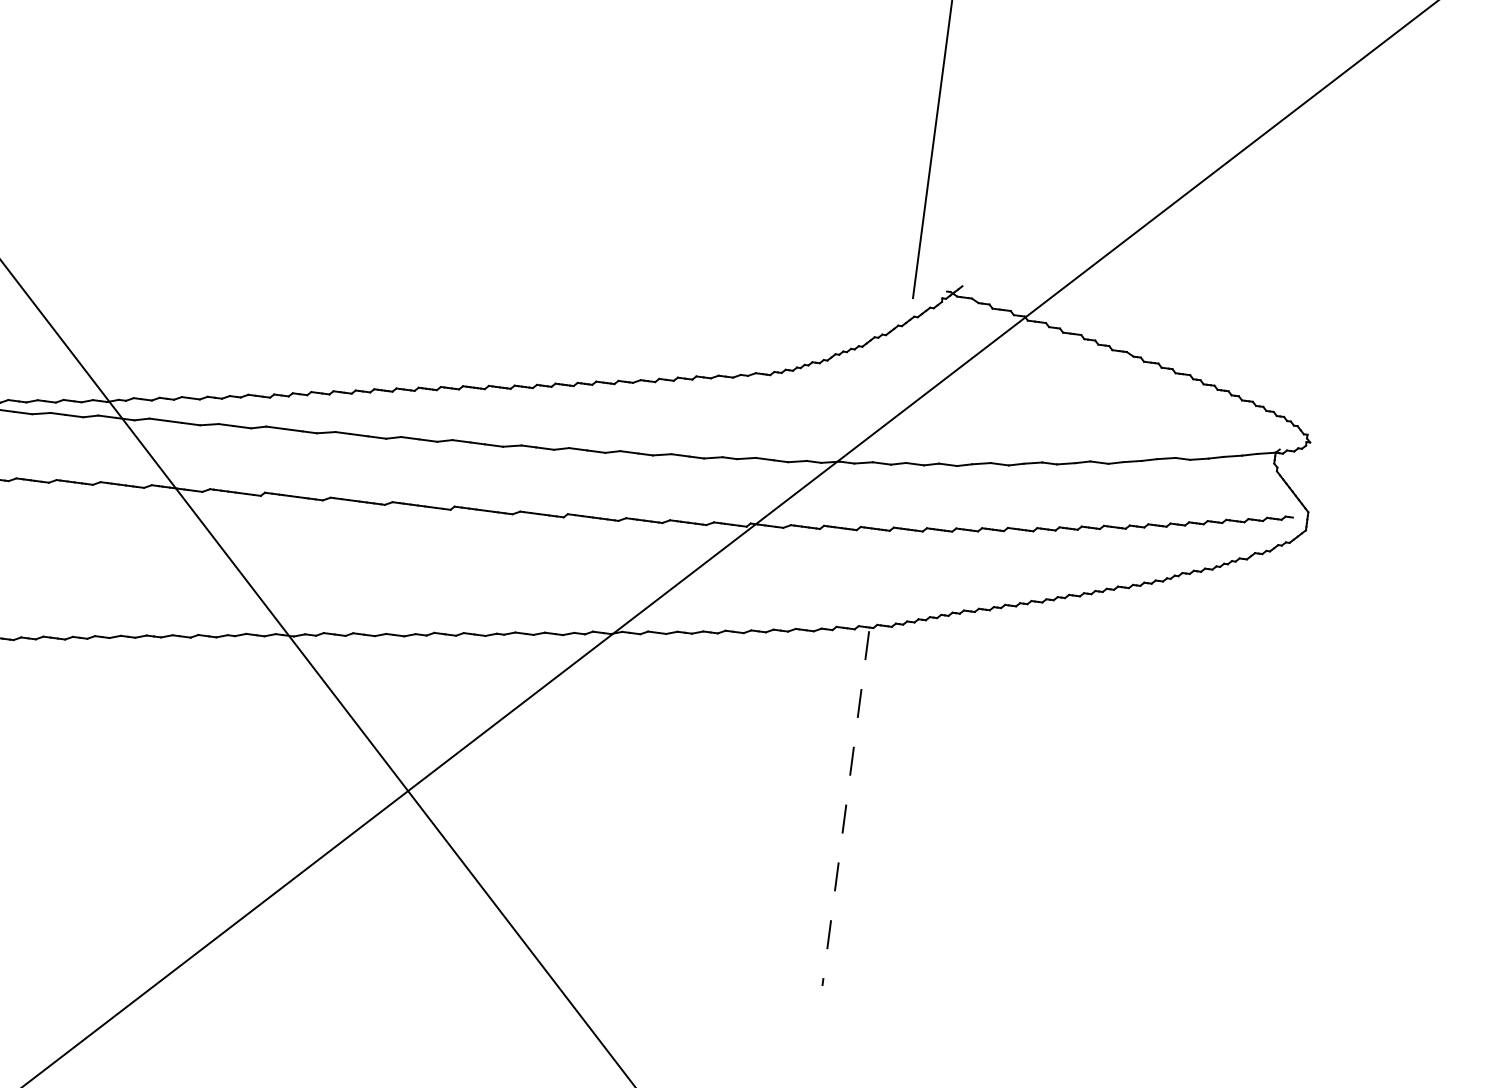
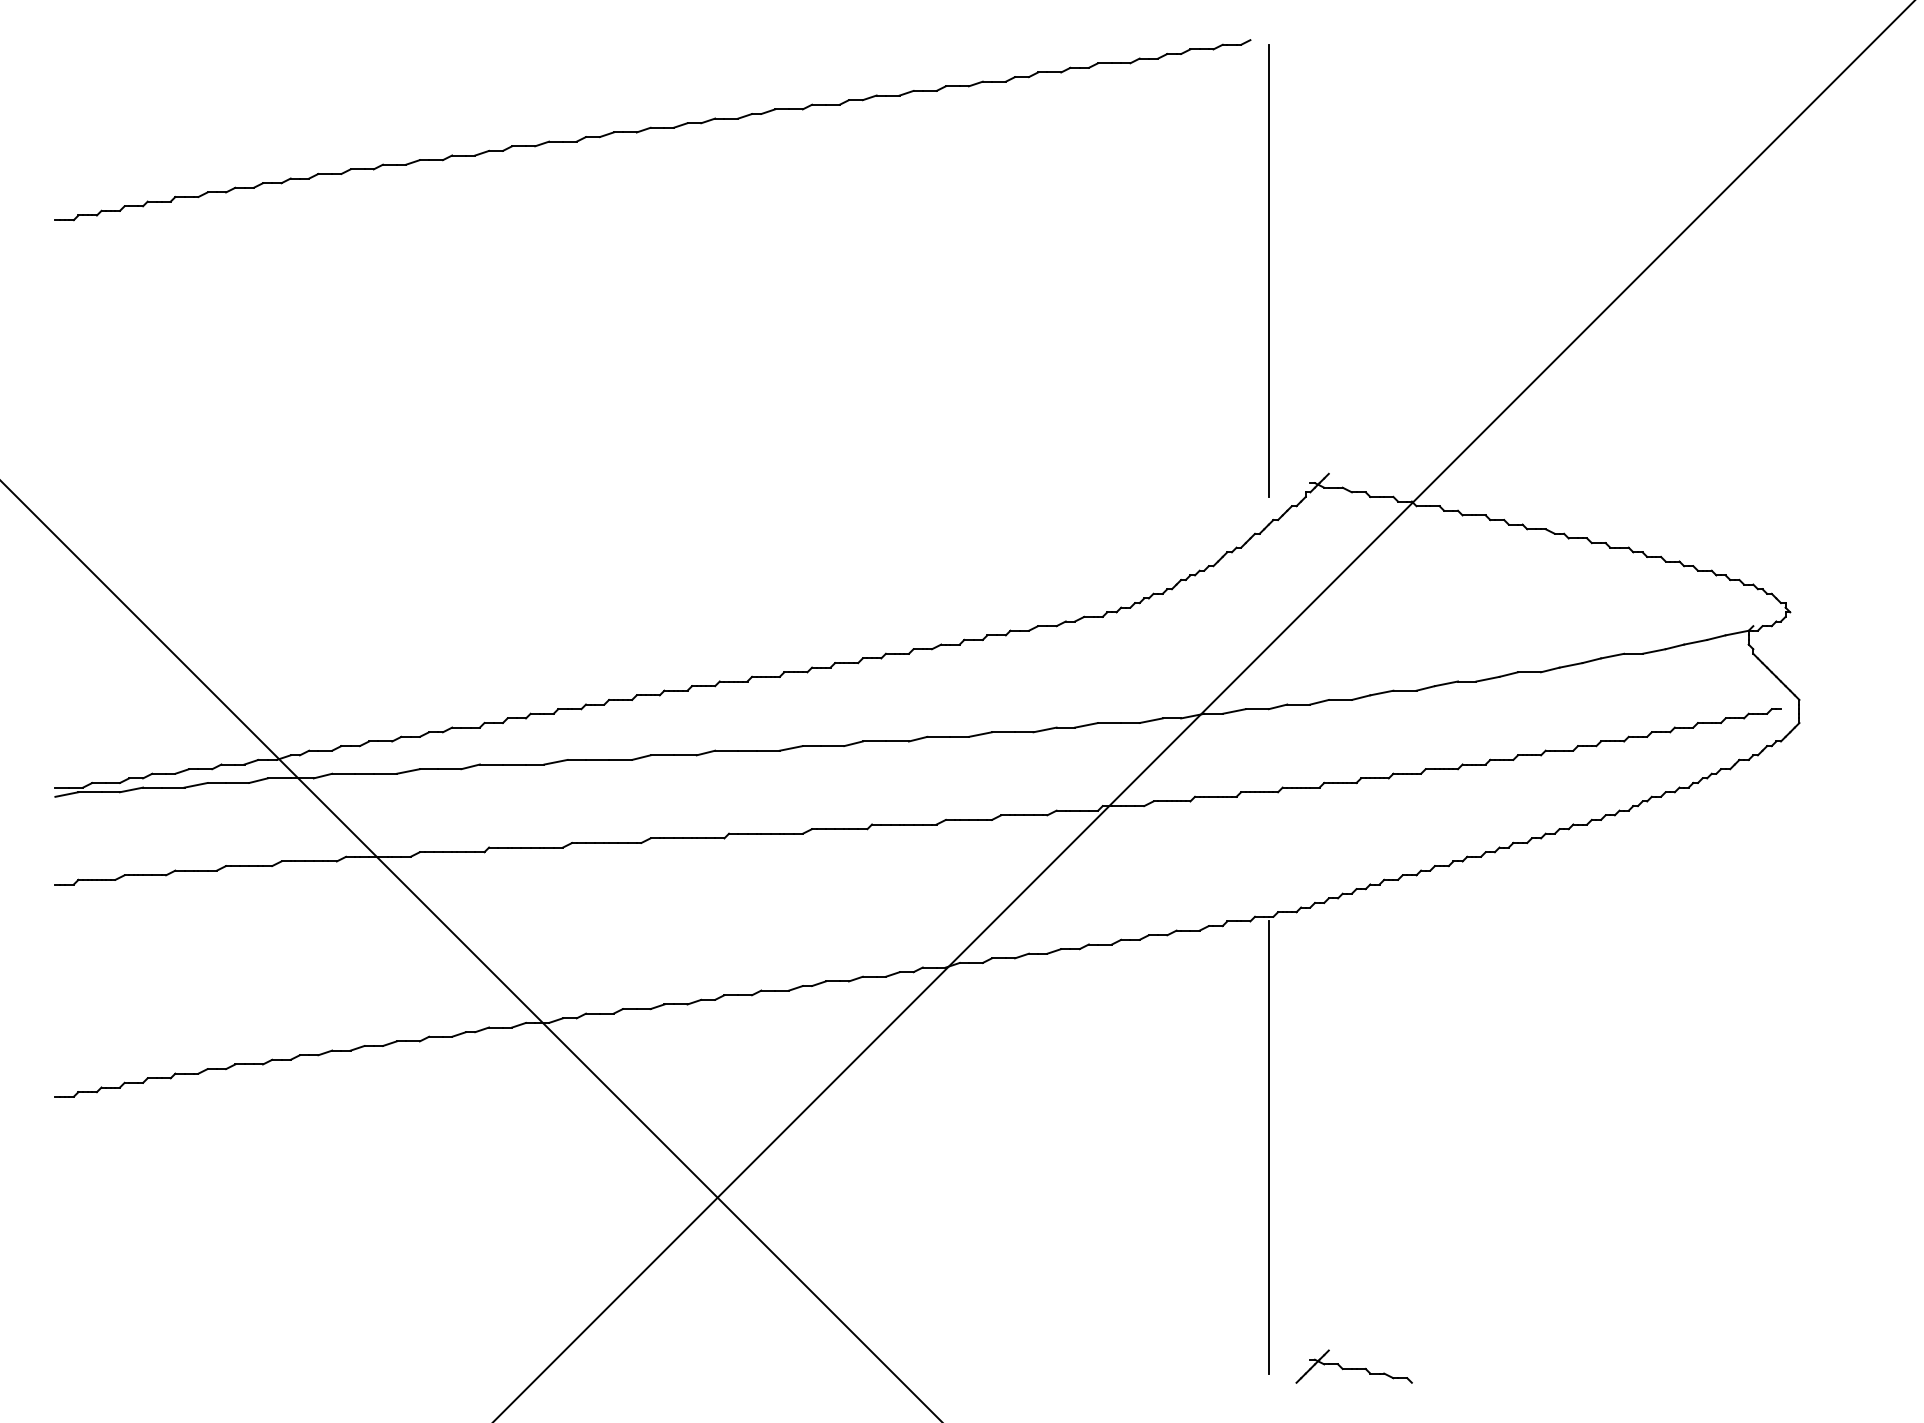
line: (845, 809) -> (1268, 1148), dashed -> solid
part: (889, 989) -> (1353, 1366), added

